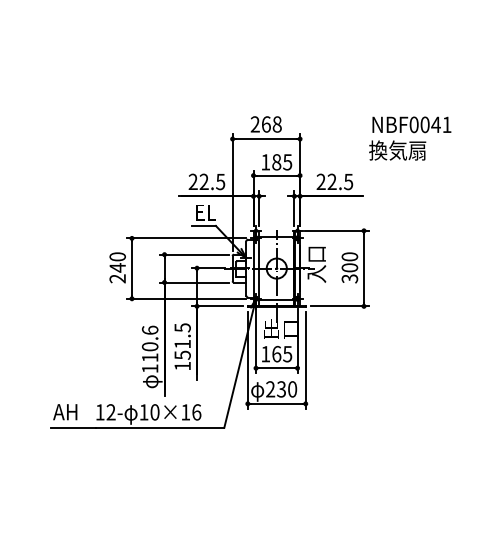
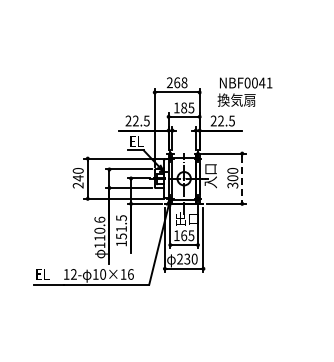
text: (409, 137) -> (244, 91), moved
line: (364, 269) -> (242, 179), solid -> dashed
text: (65, 412) -> (43, 274), AH -> EL

